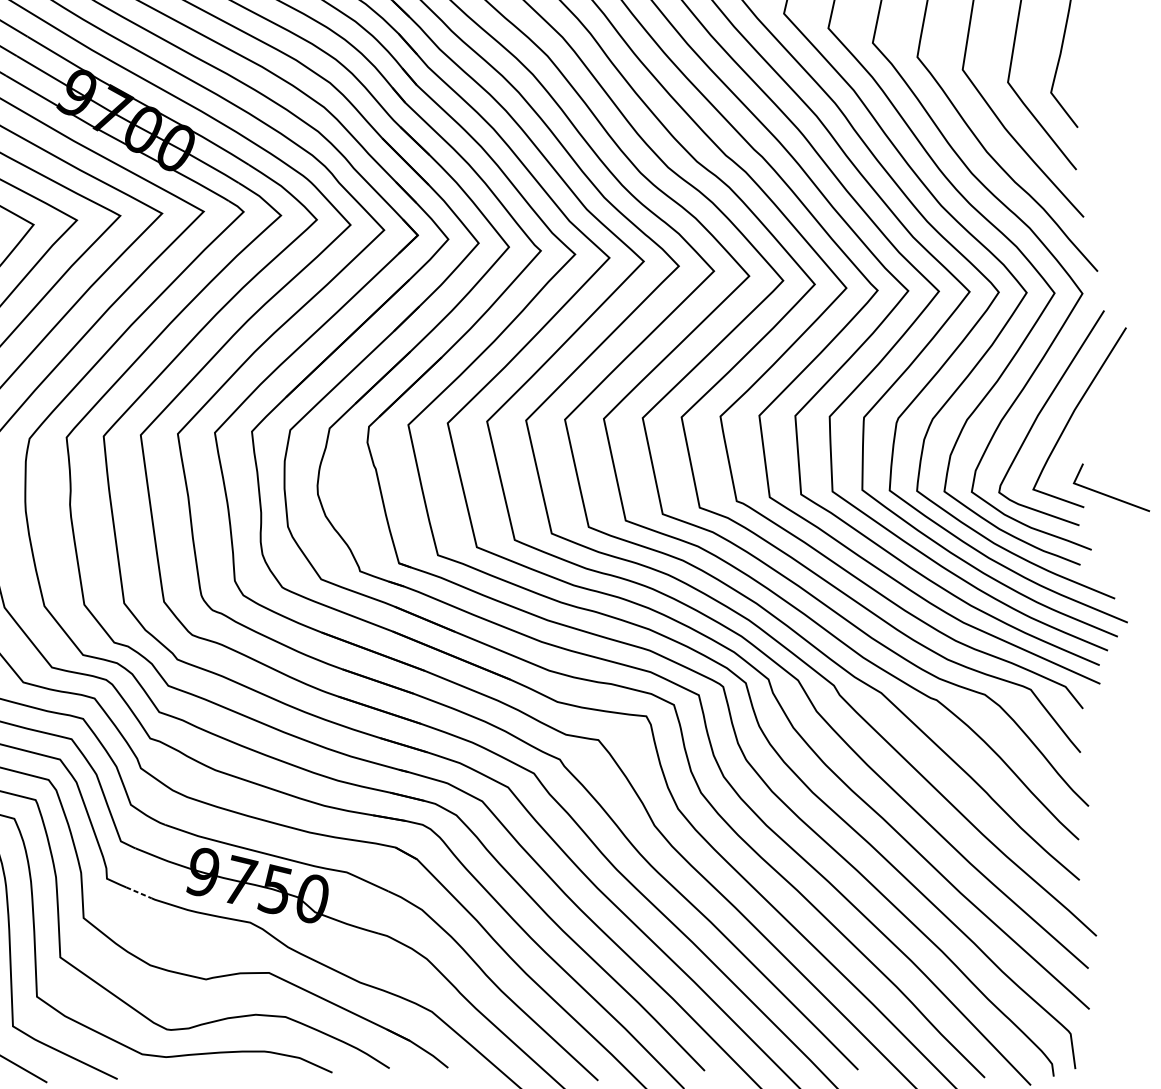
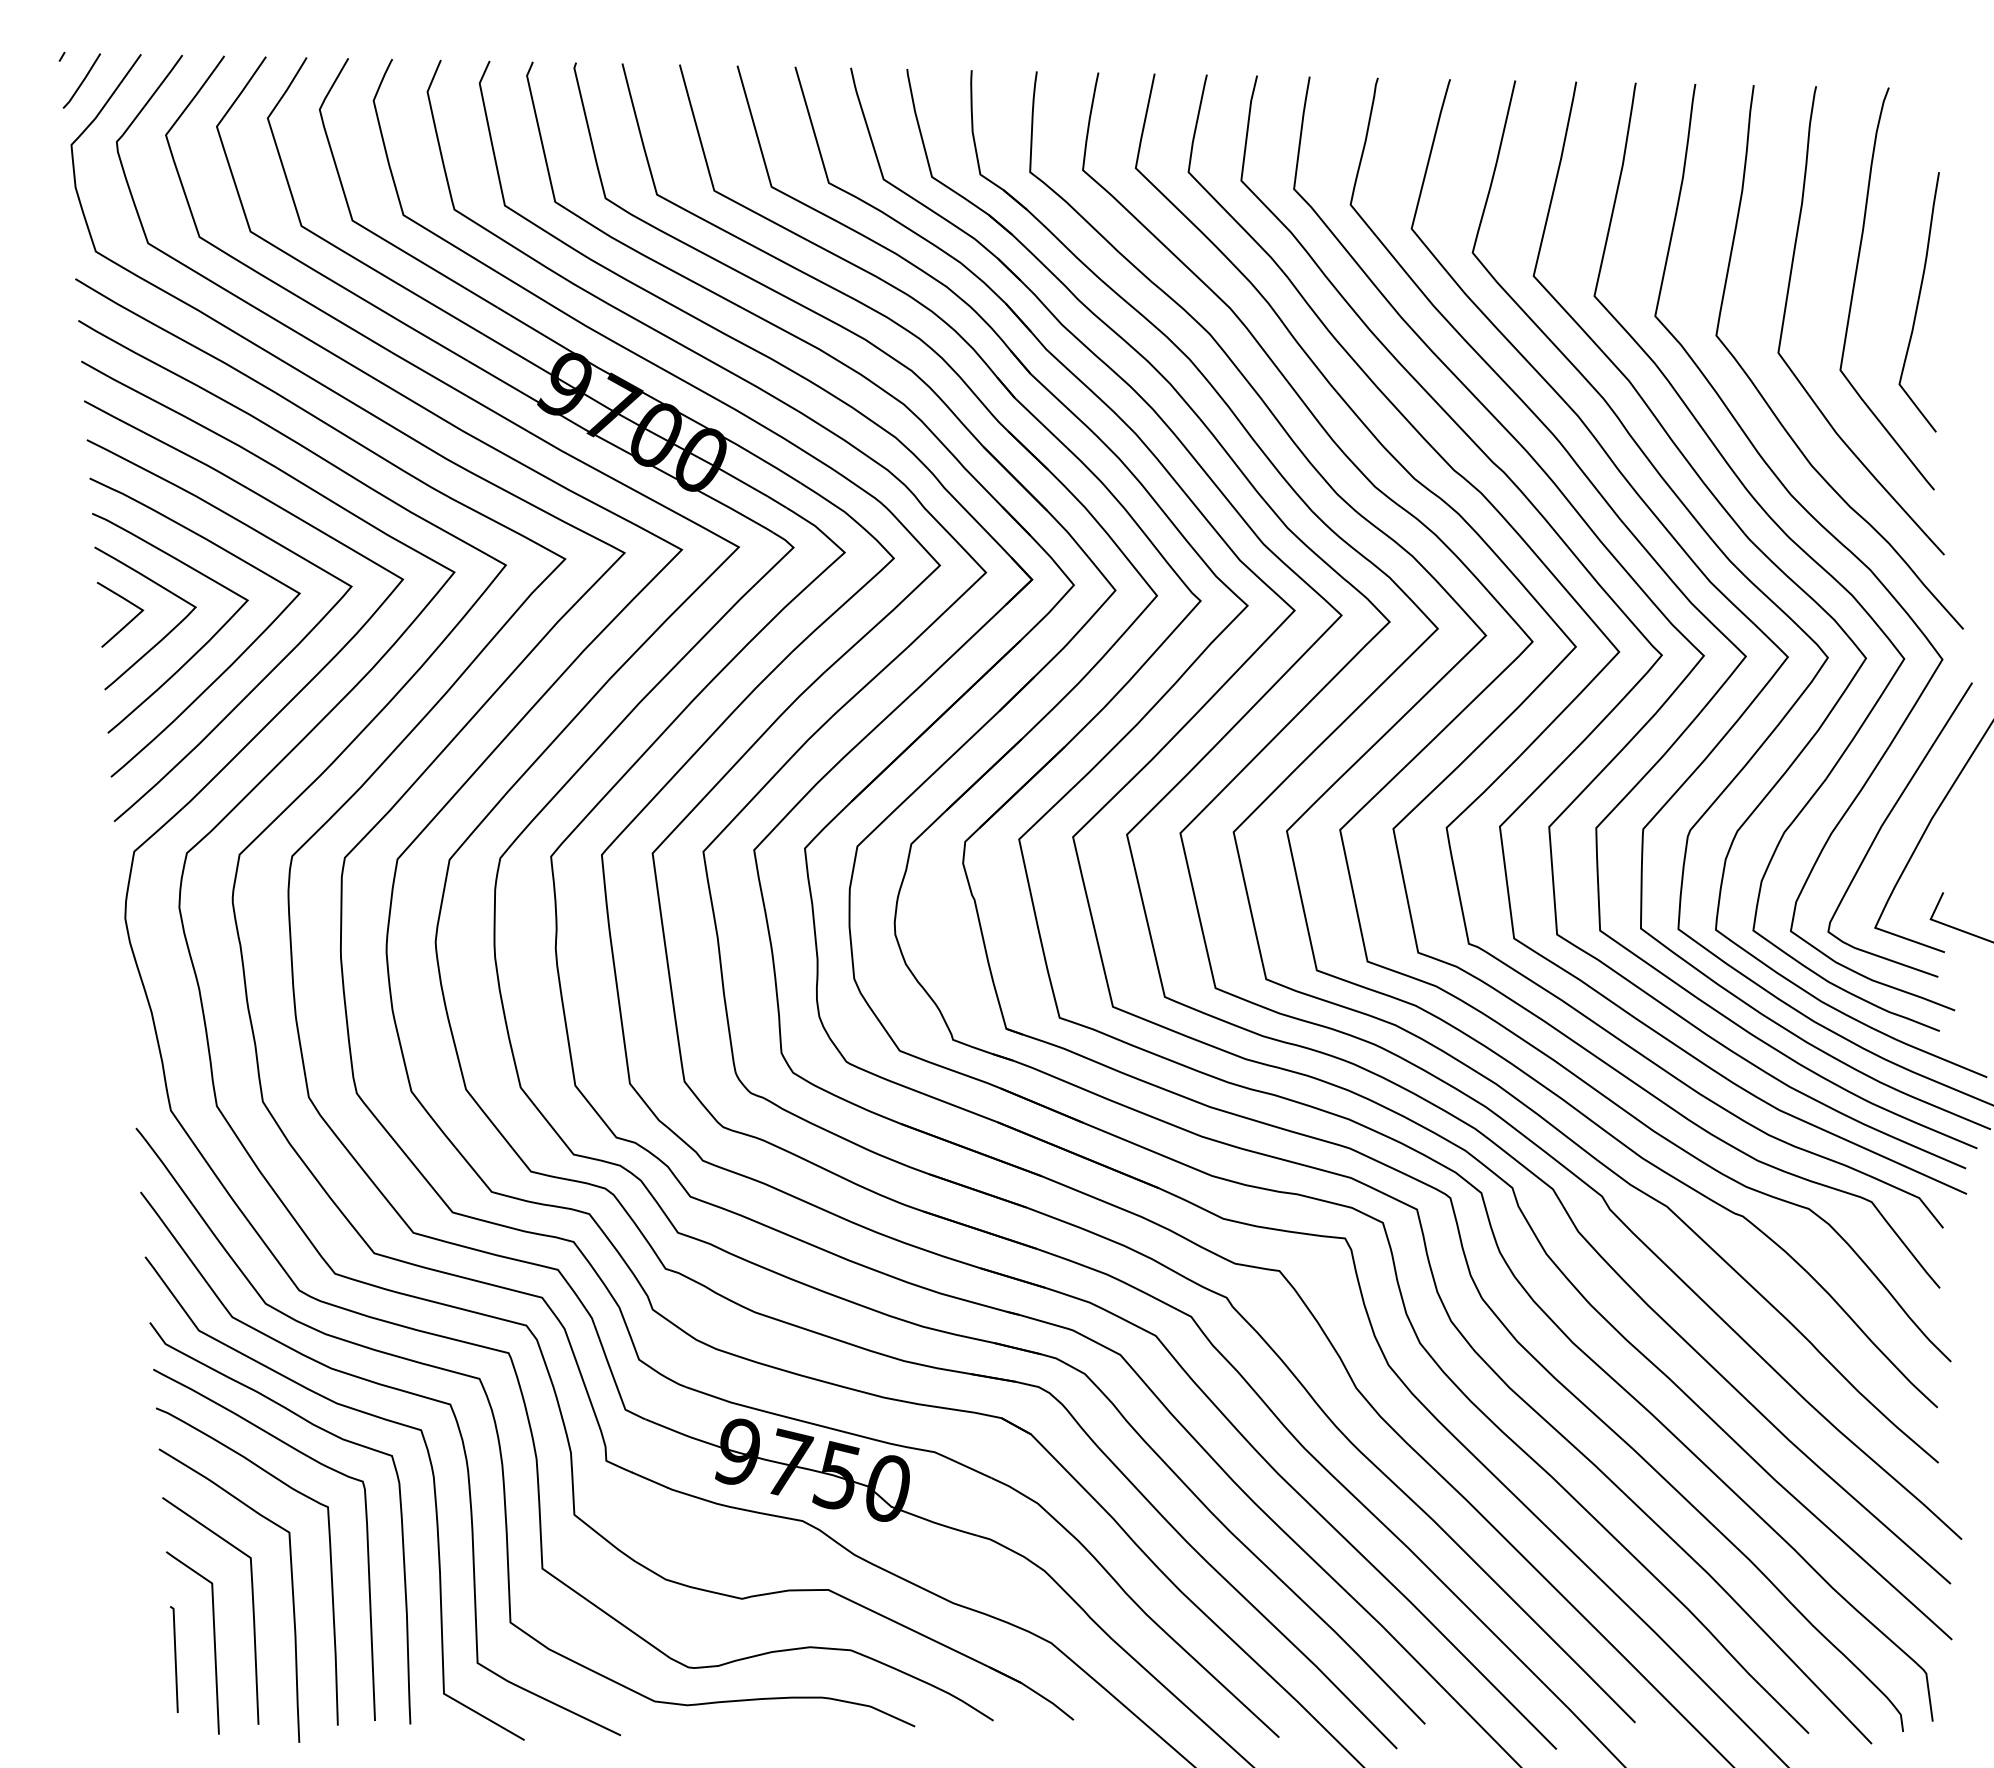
line: (139, 893) -> (650, 1480), dashed -> solid

